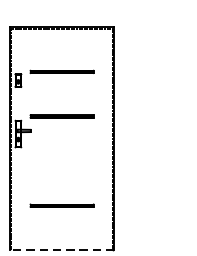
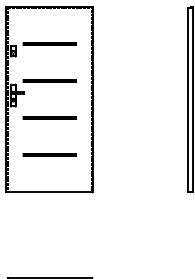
line: (61, 160) -> (49, 117), added
line: (61, 249) -> (49, 191), dashed -> solid

